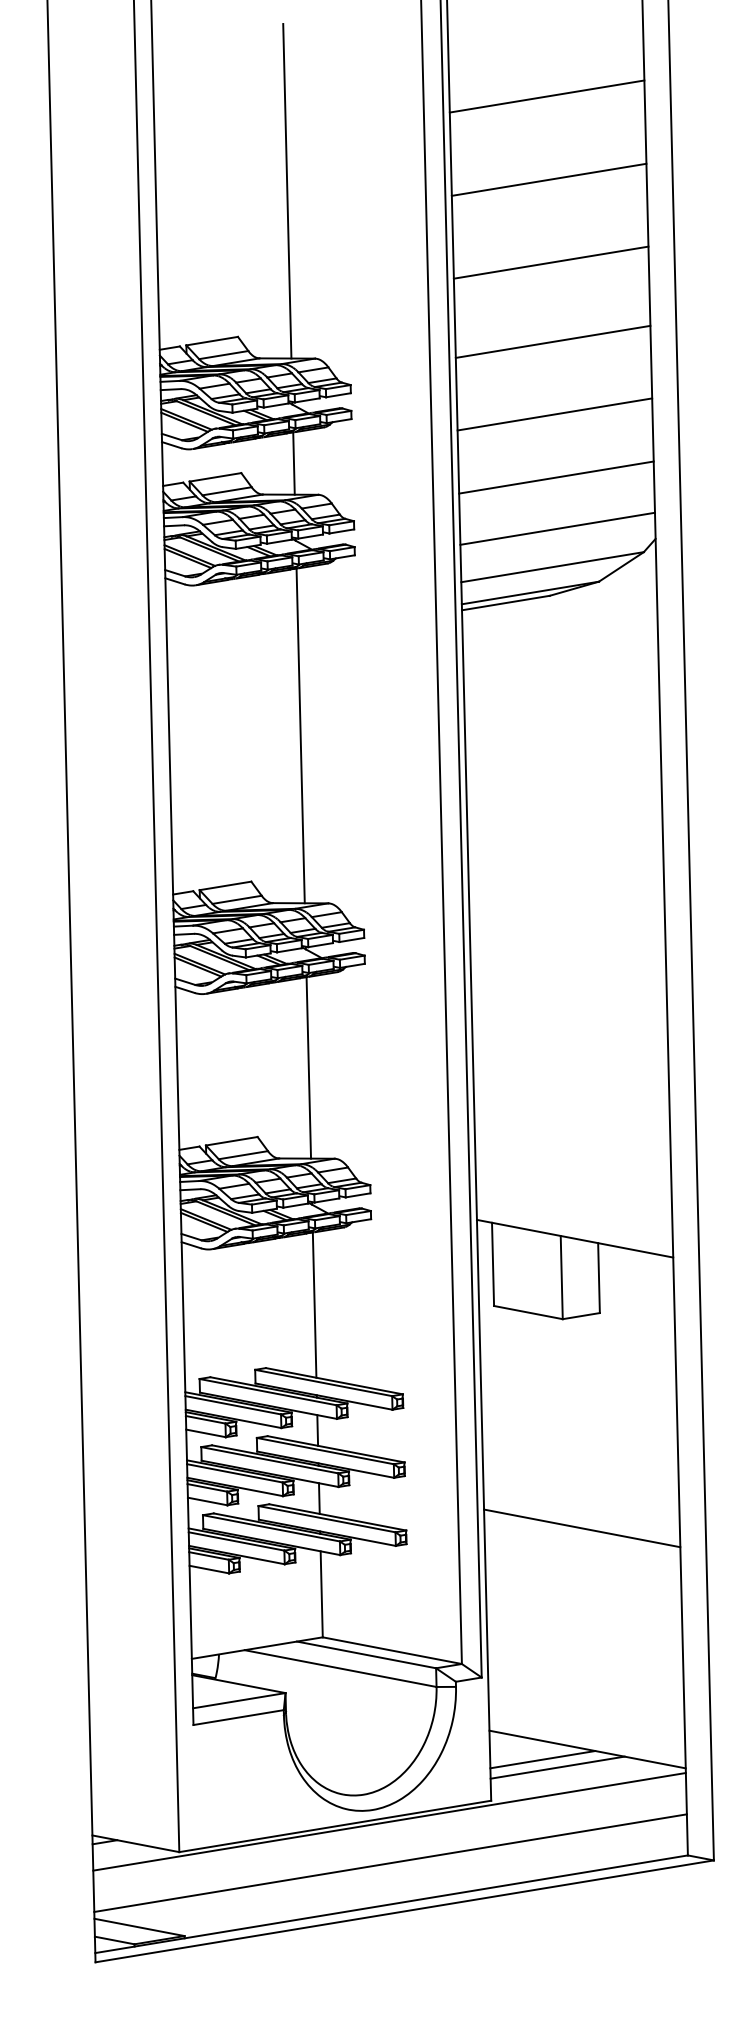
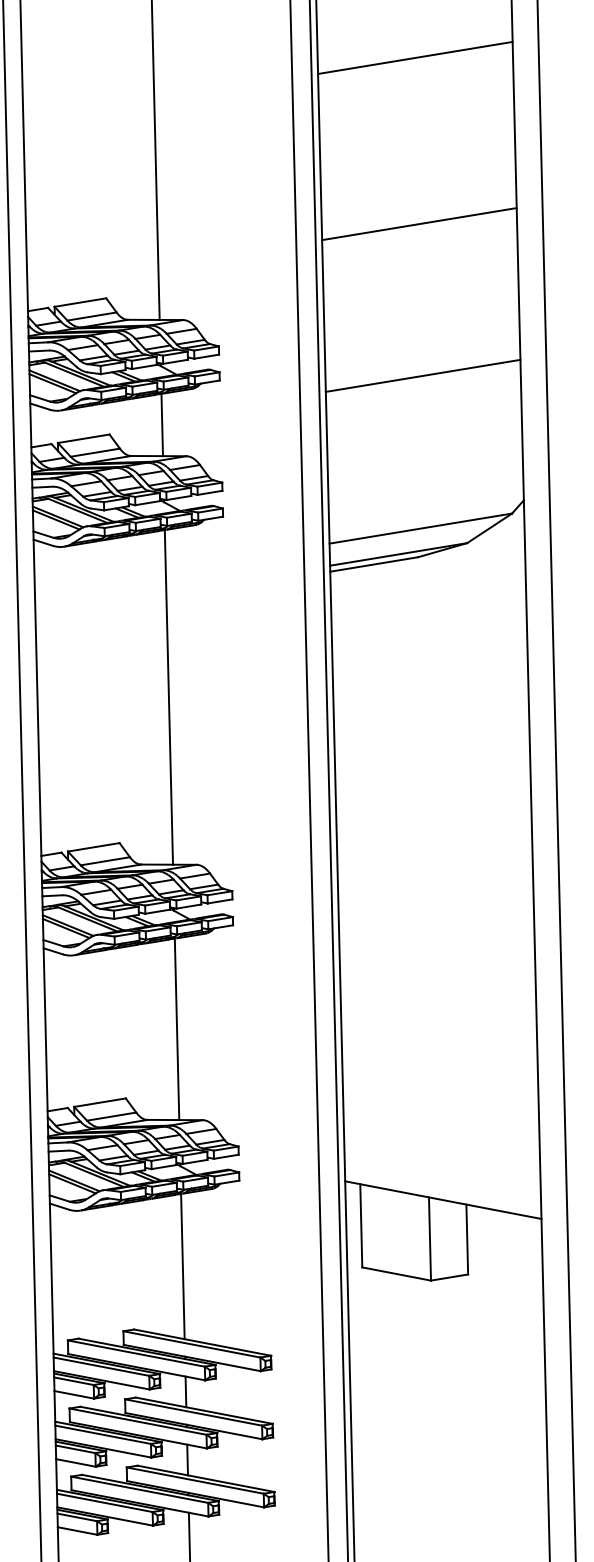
line: (548, 179) -> (416, 140), removed
line: (552, 341) -> (420, 302), removed
line: (556, 477) -> (424, 438), removed
line: (557, 528) -> (425, 489), removed
line: (582, 1528) -> (450, 1489), removed

